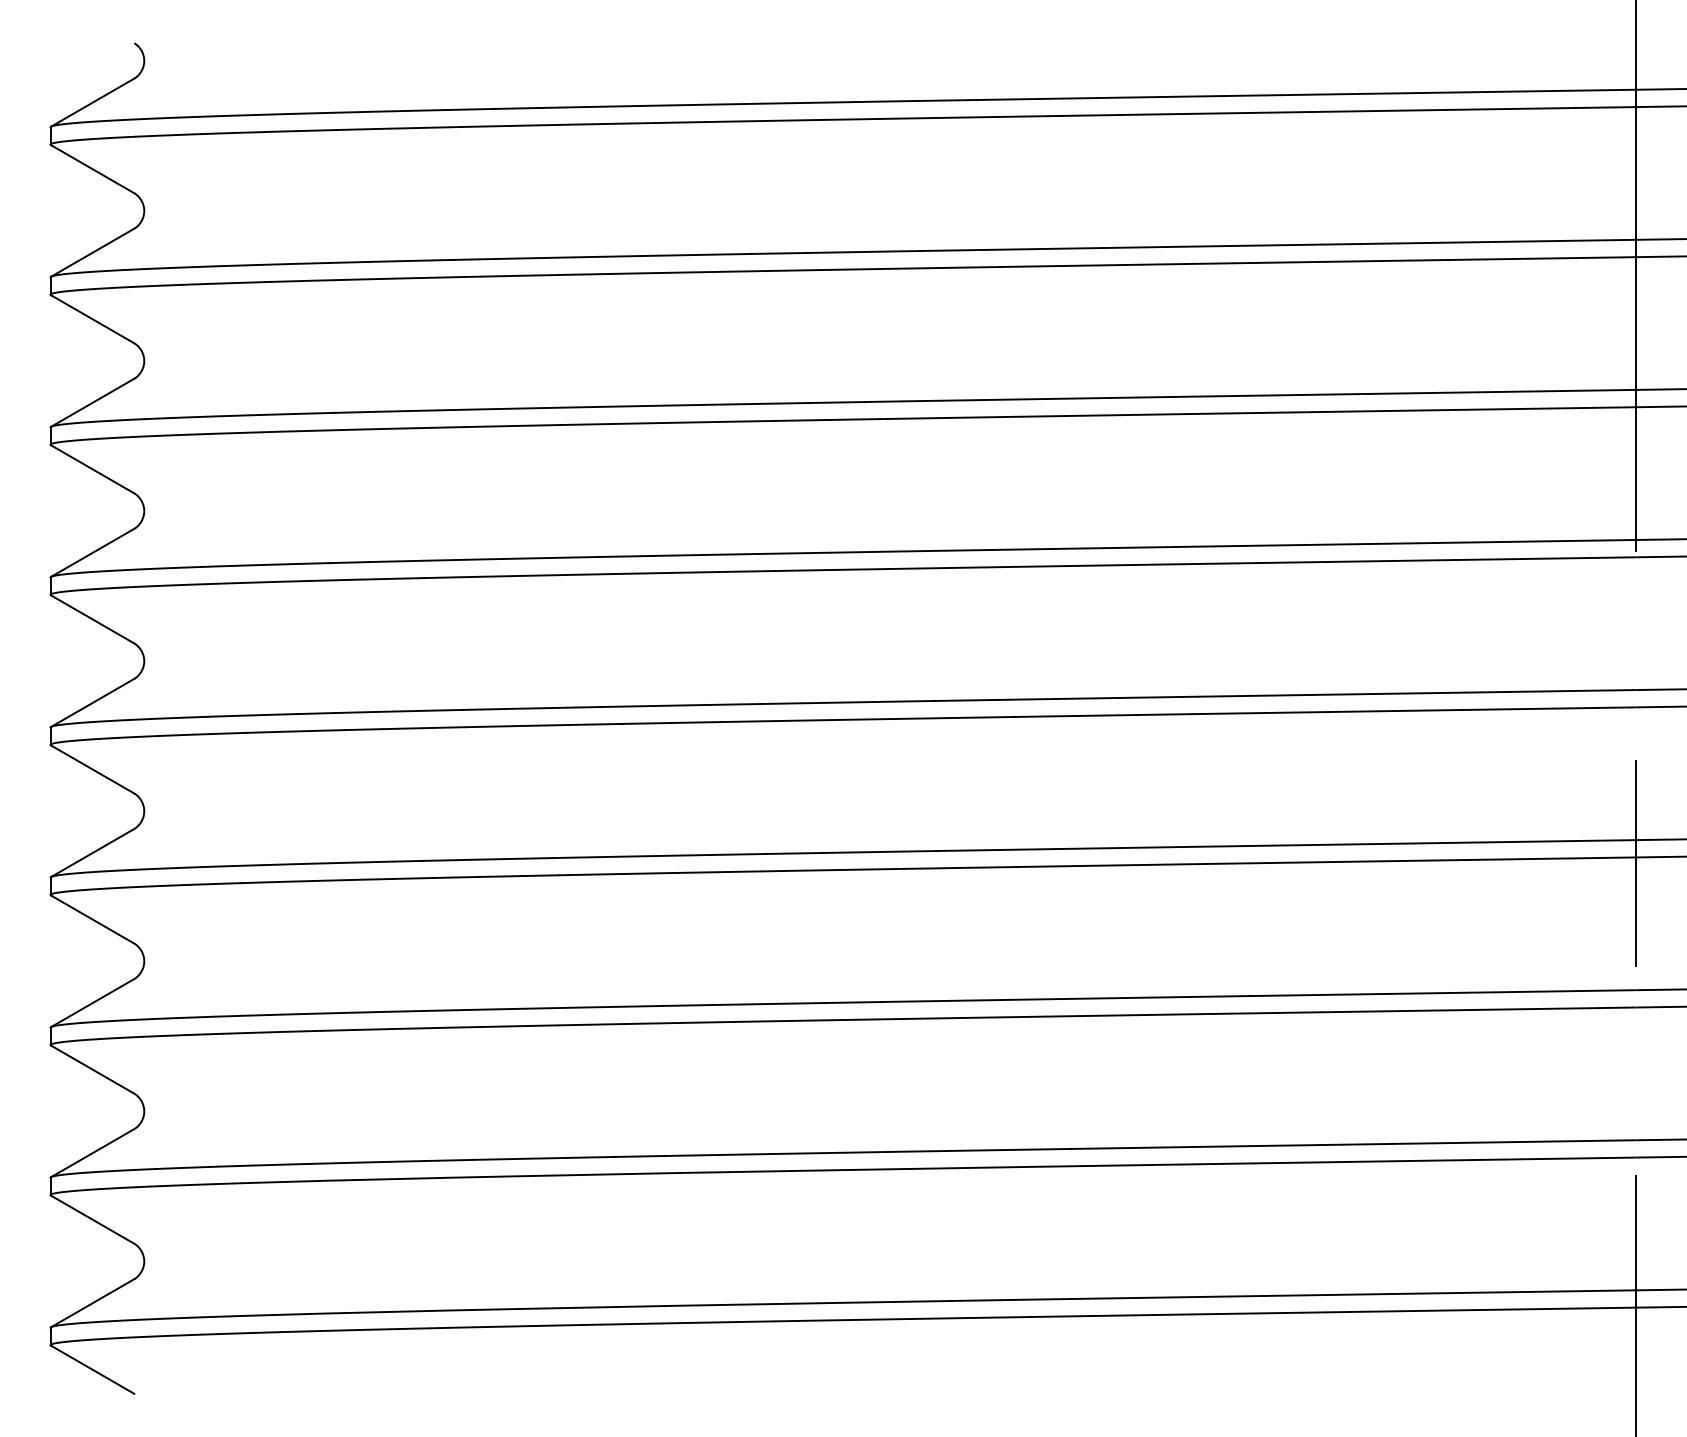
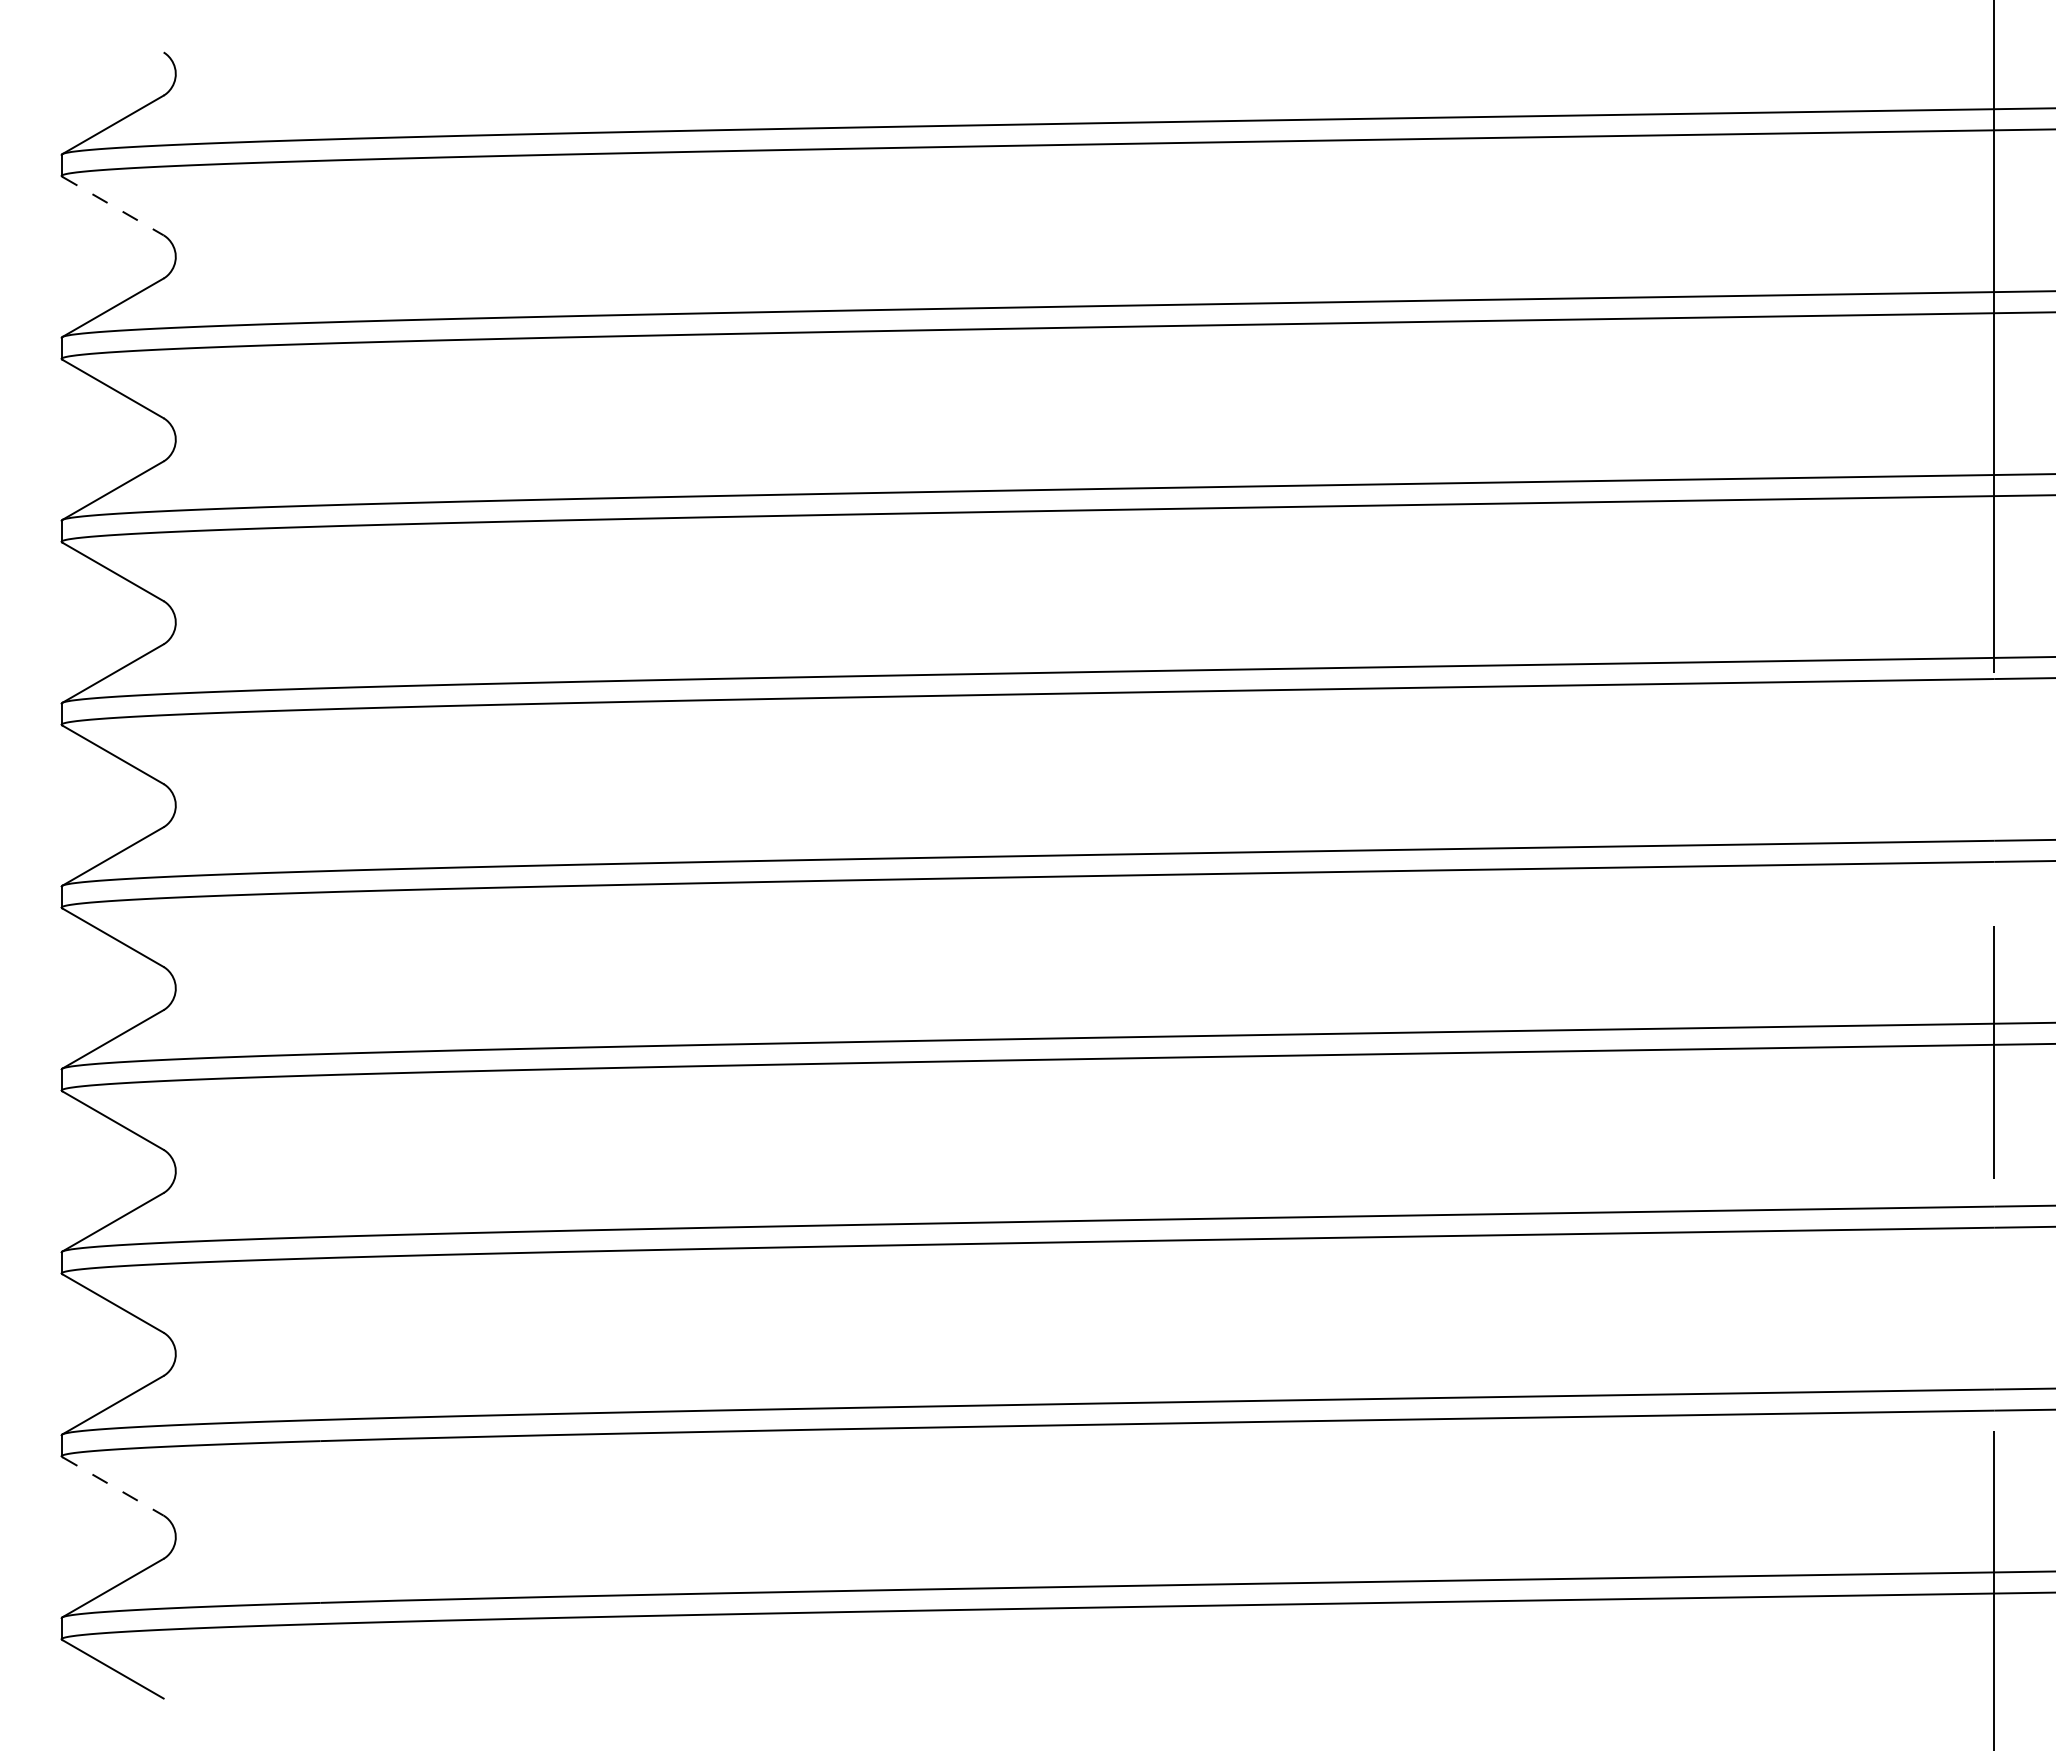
line: (92, 169) -> (112, 206), solid -> dashed
line: (92, 1219) -> (112, 1486), solid -> dashed

